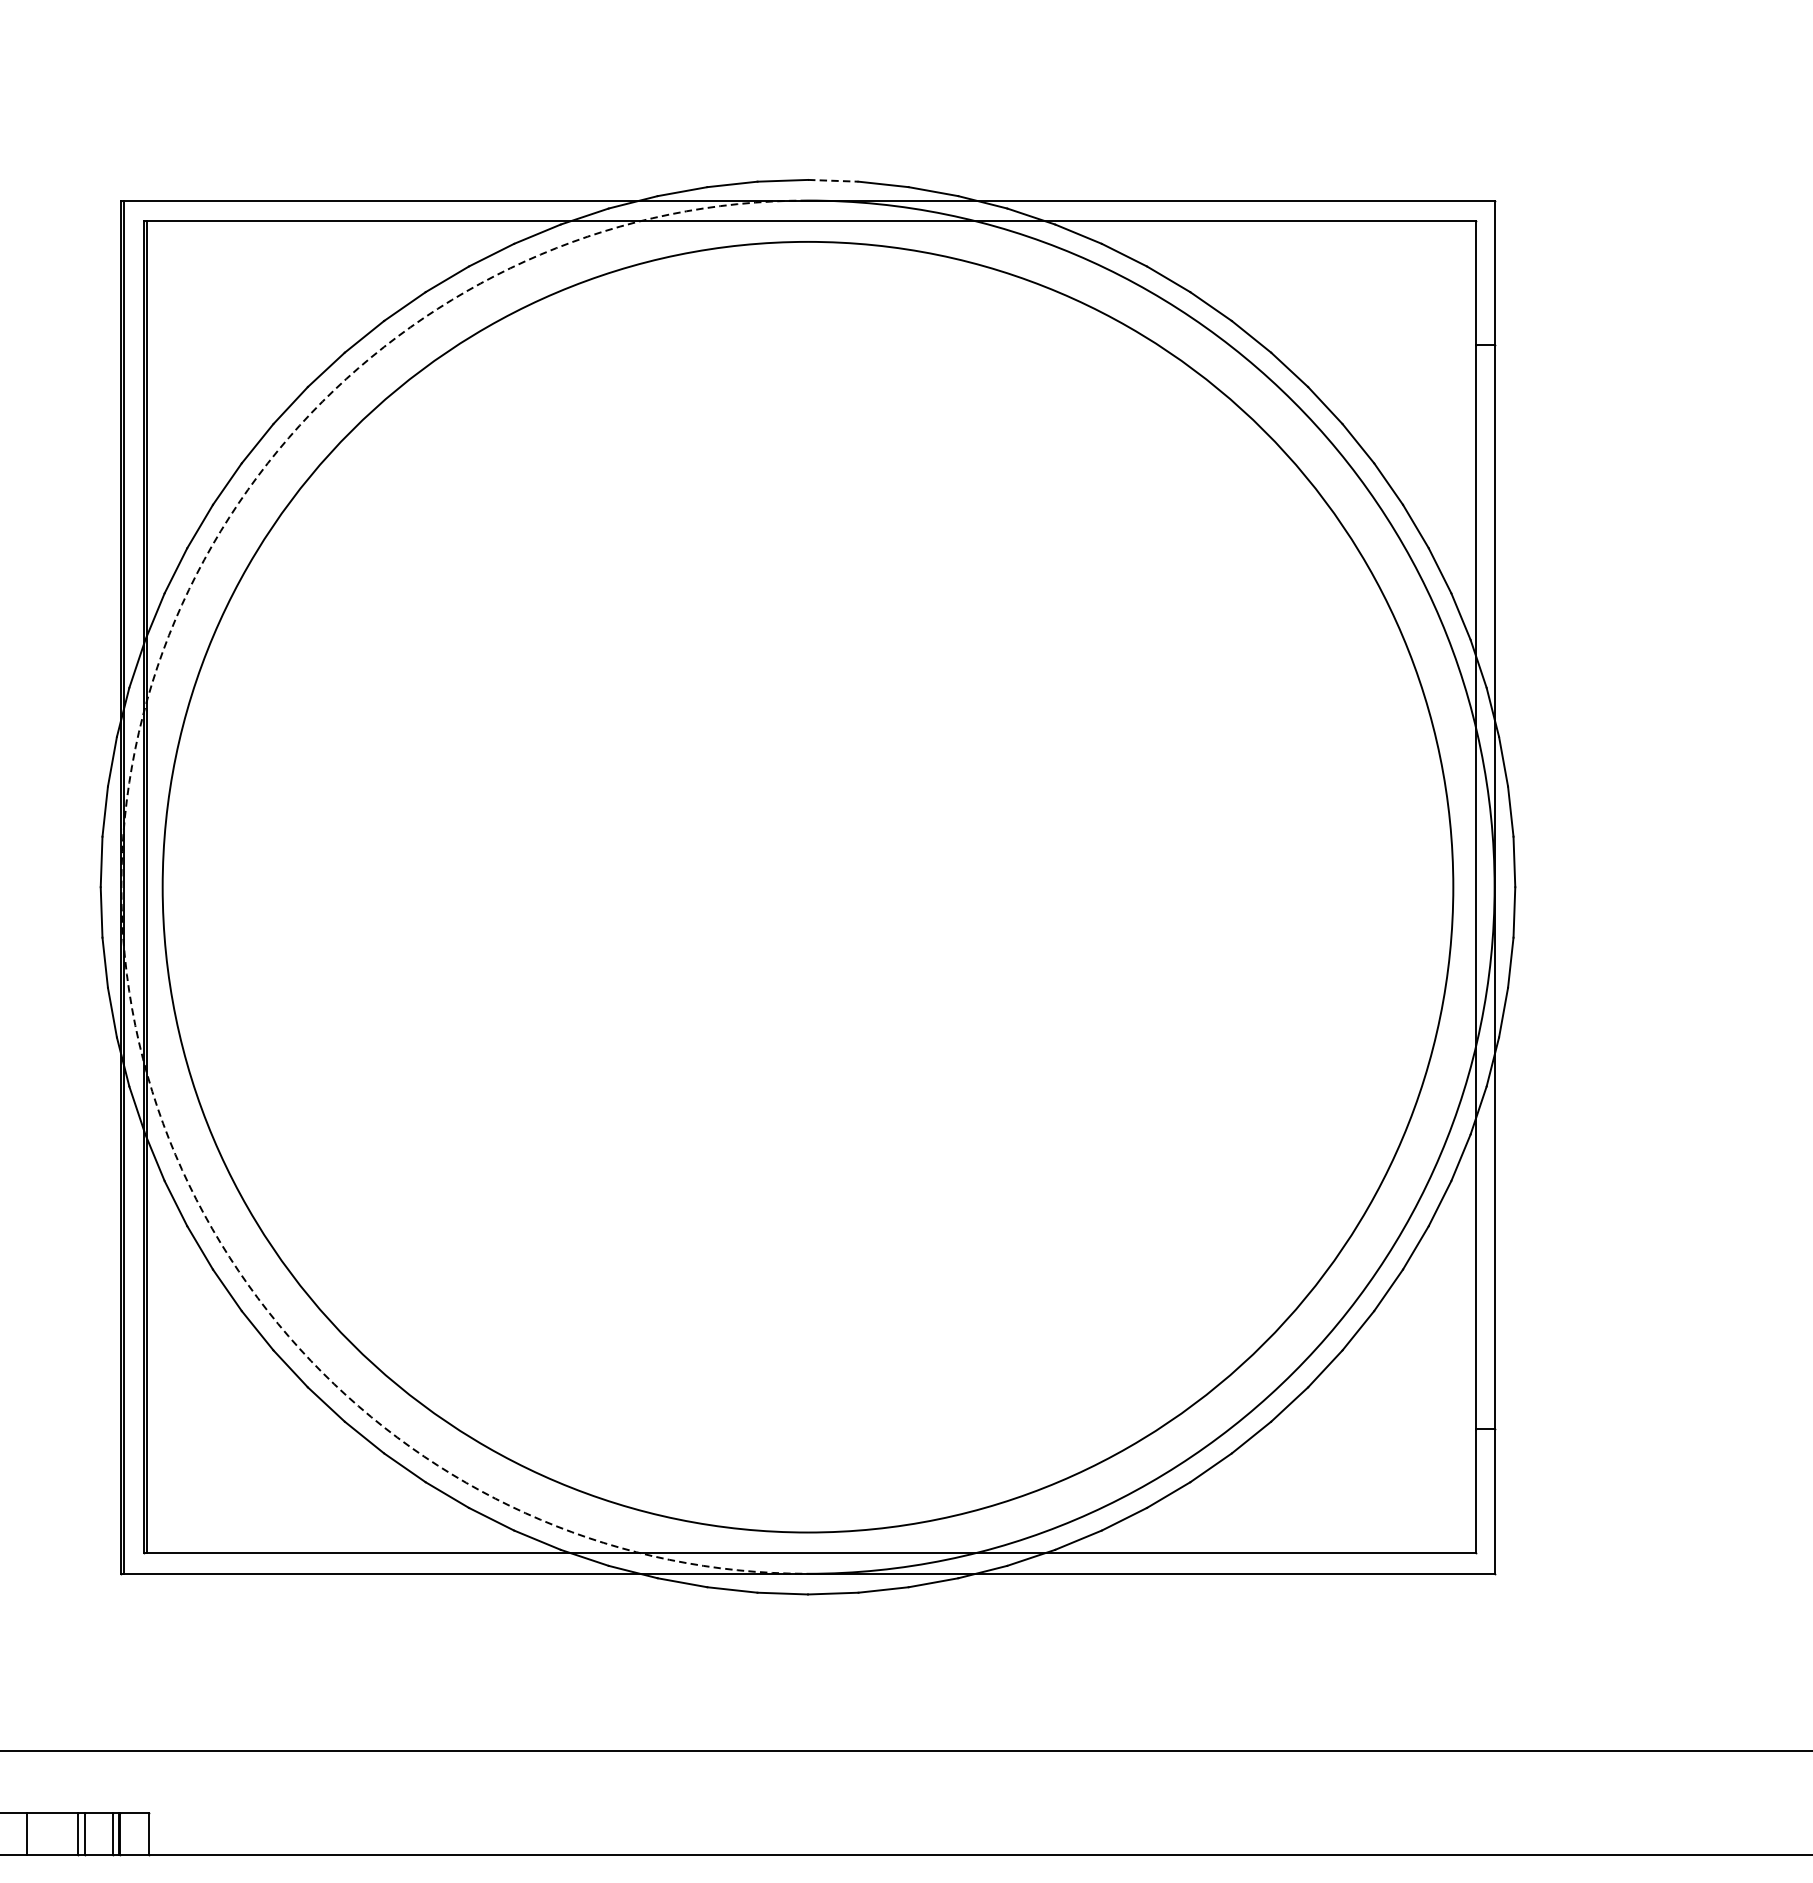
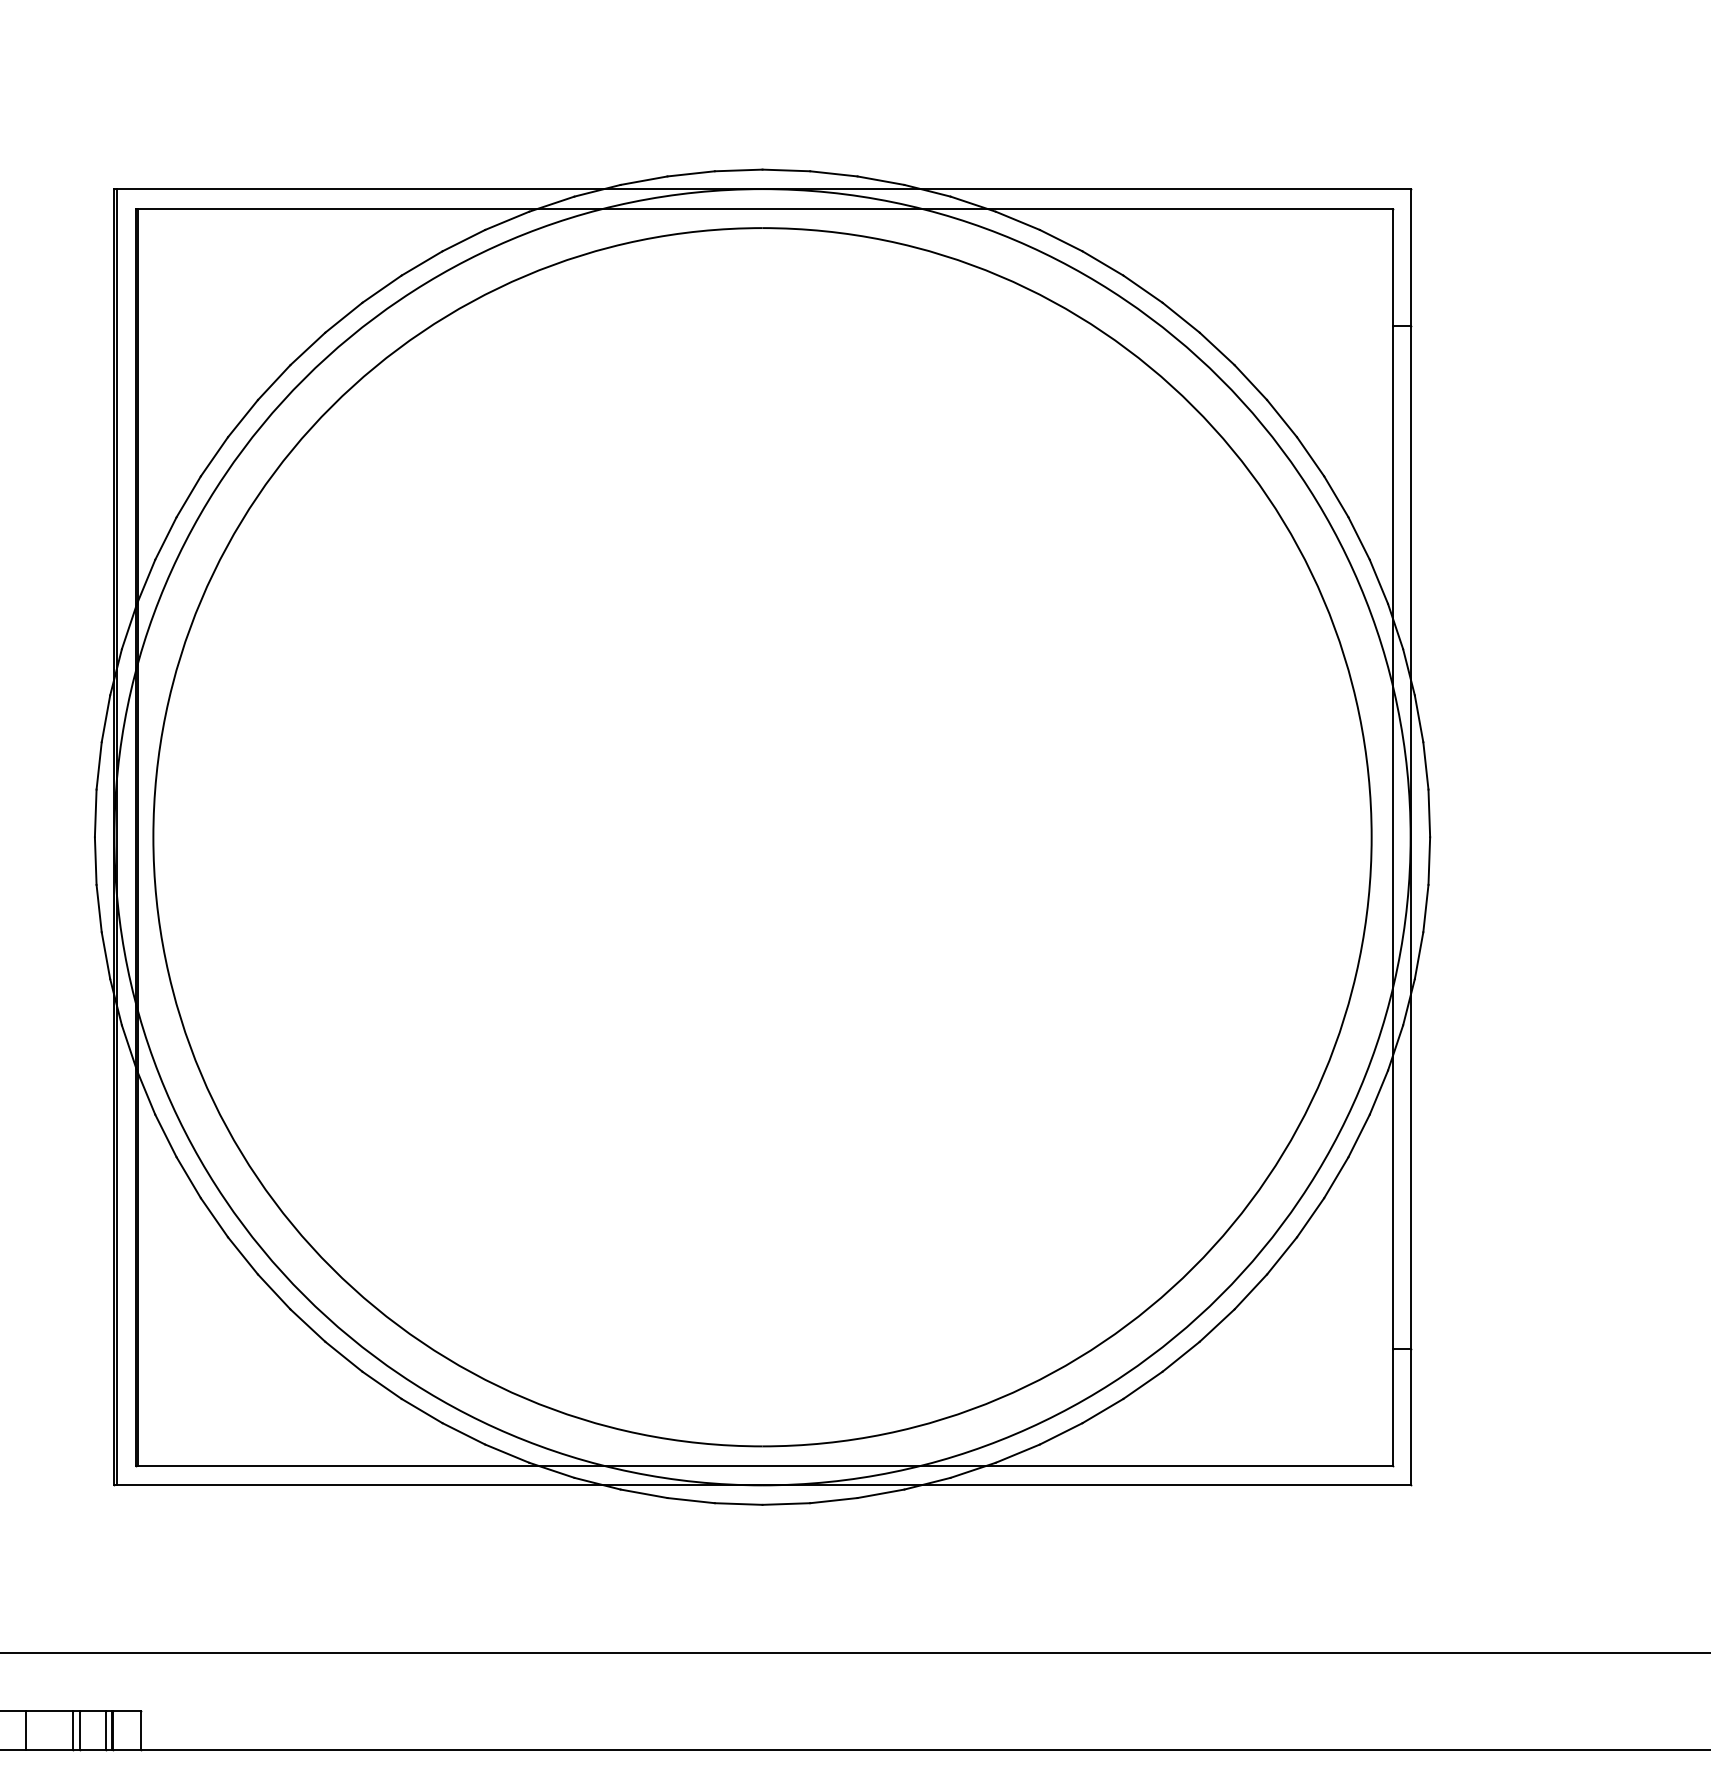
line: (833, 180) -> (786, 170), dashed -> solid
arc: (121, 887) -> (114, 837), dashed -> solid

